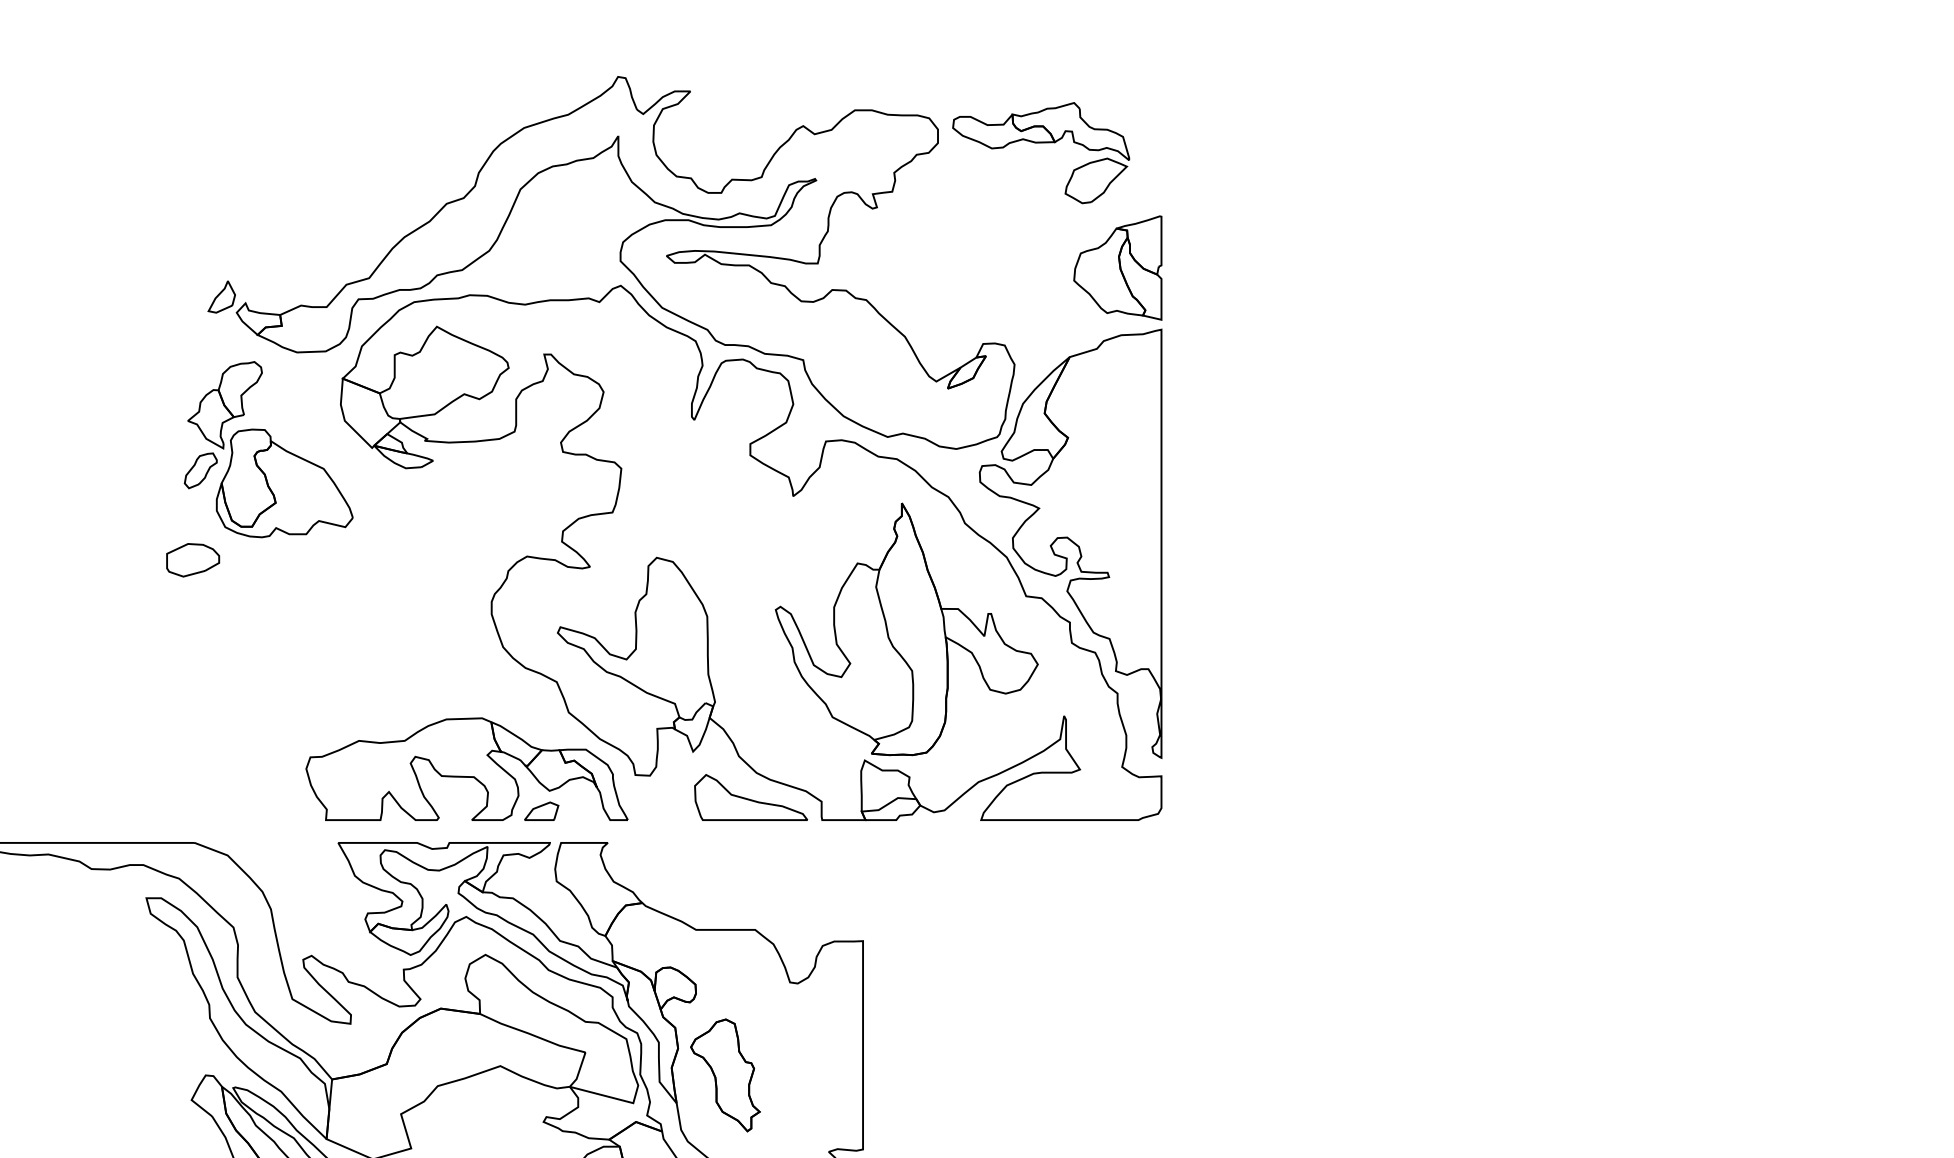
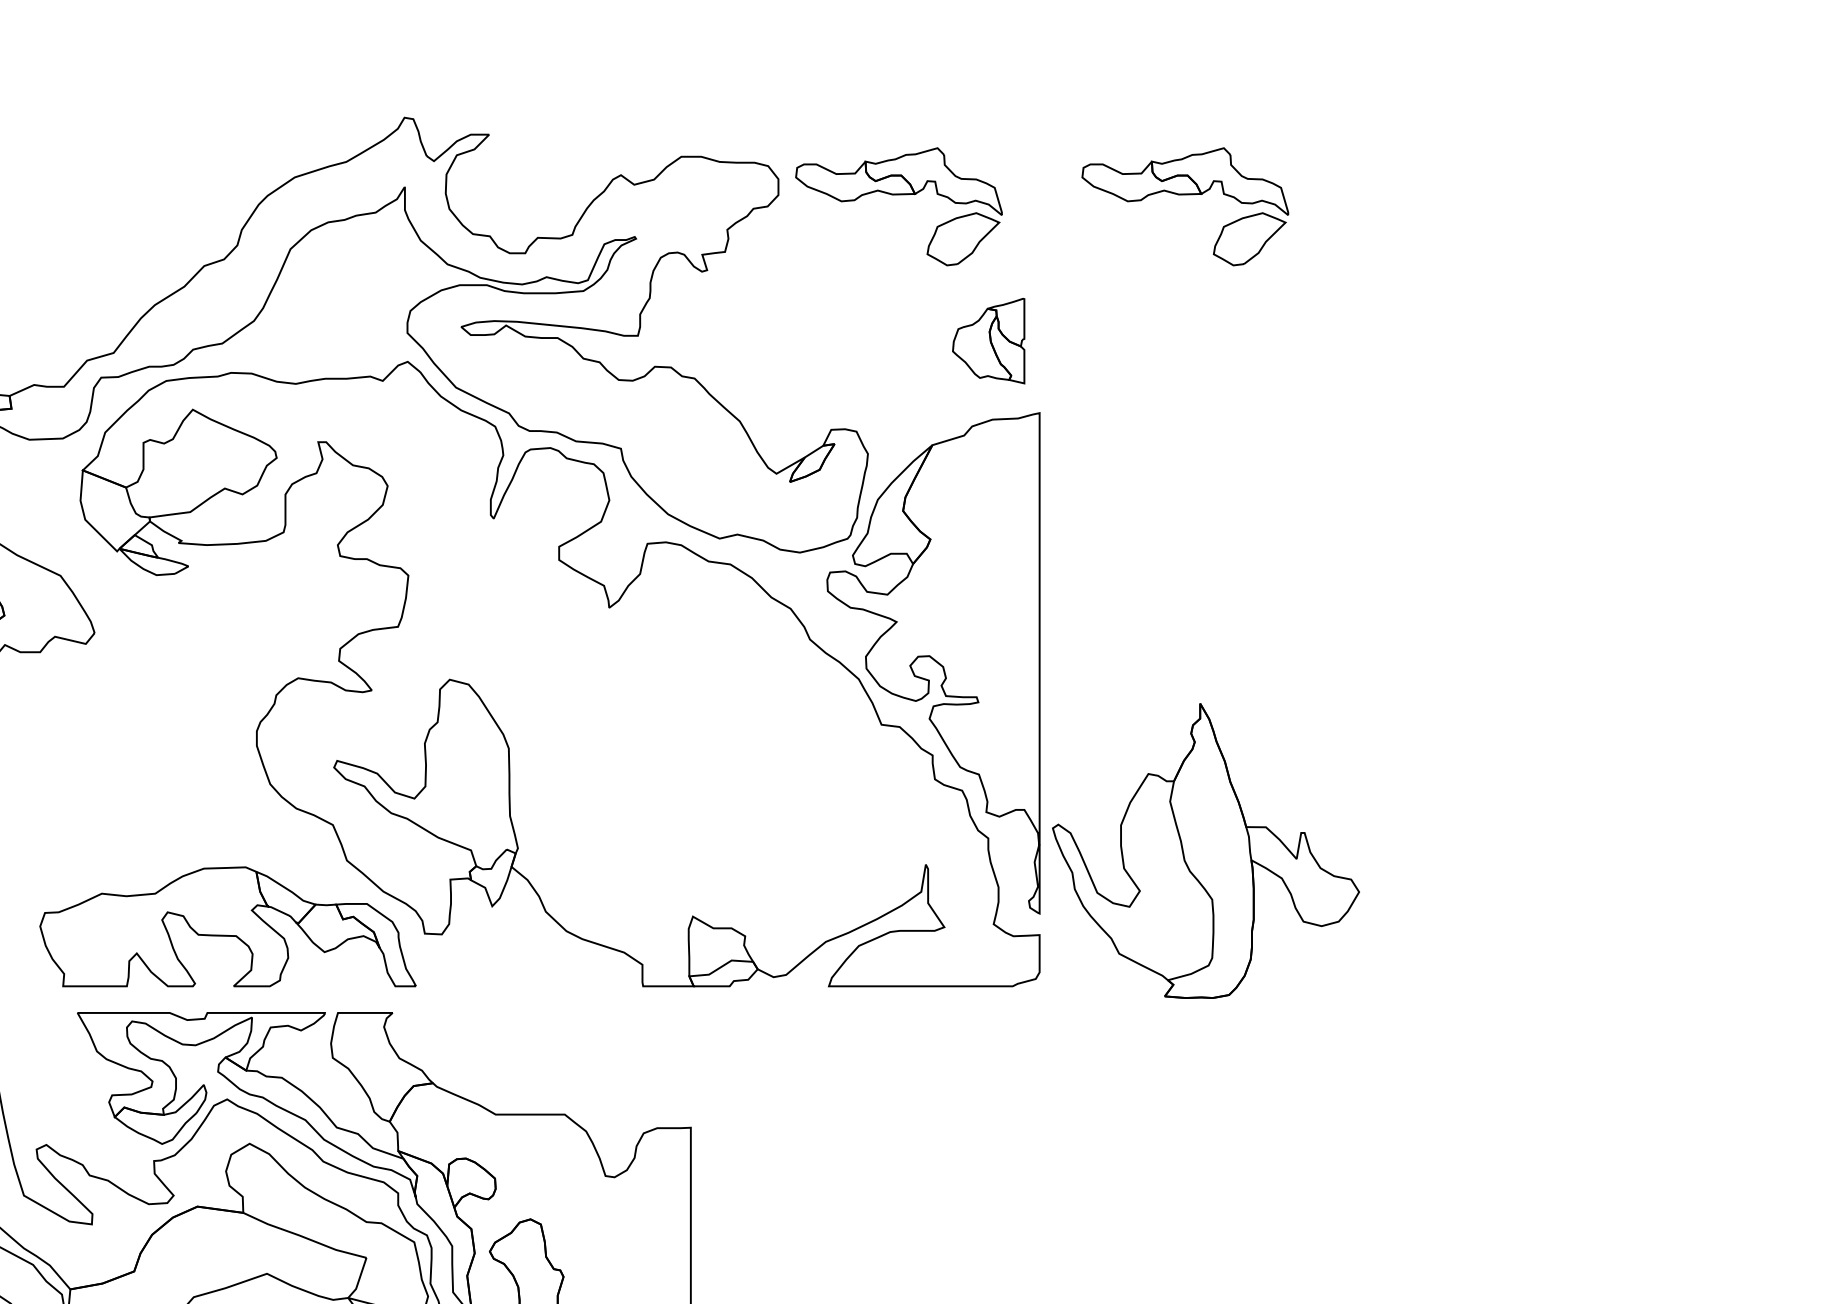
part: (1286, 143) -> (1185, 195), added
part: (1117, 267) -> (988, 340), size x0.7
part: (906, 629) -> (1205, 851), moved
part: (751, 797) -> (560, 959), removed
part: (541, 810) -> (315, 975), removed

